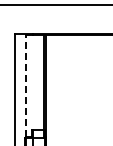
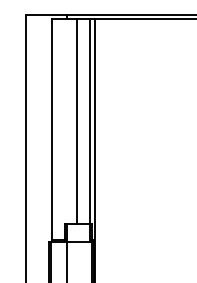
line: (37, 82) -> (76, 120), added
line: (26, 85) -> (52, 127), dashed -> solid

